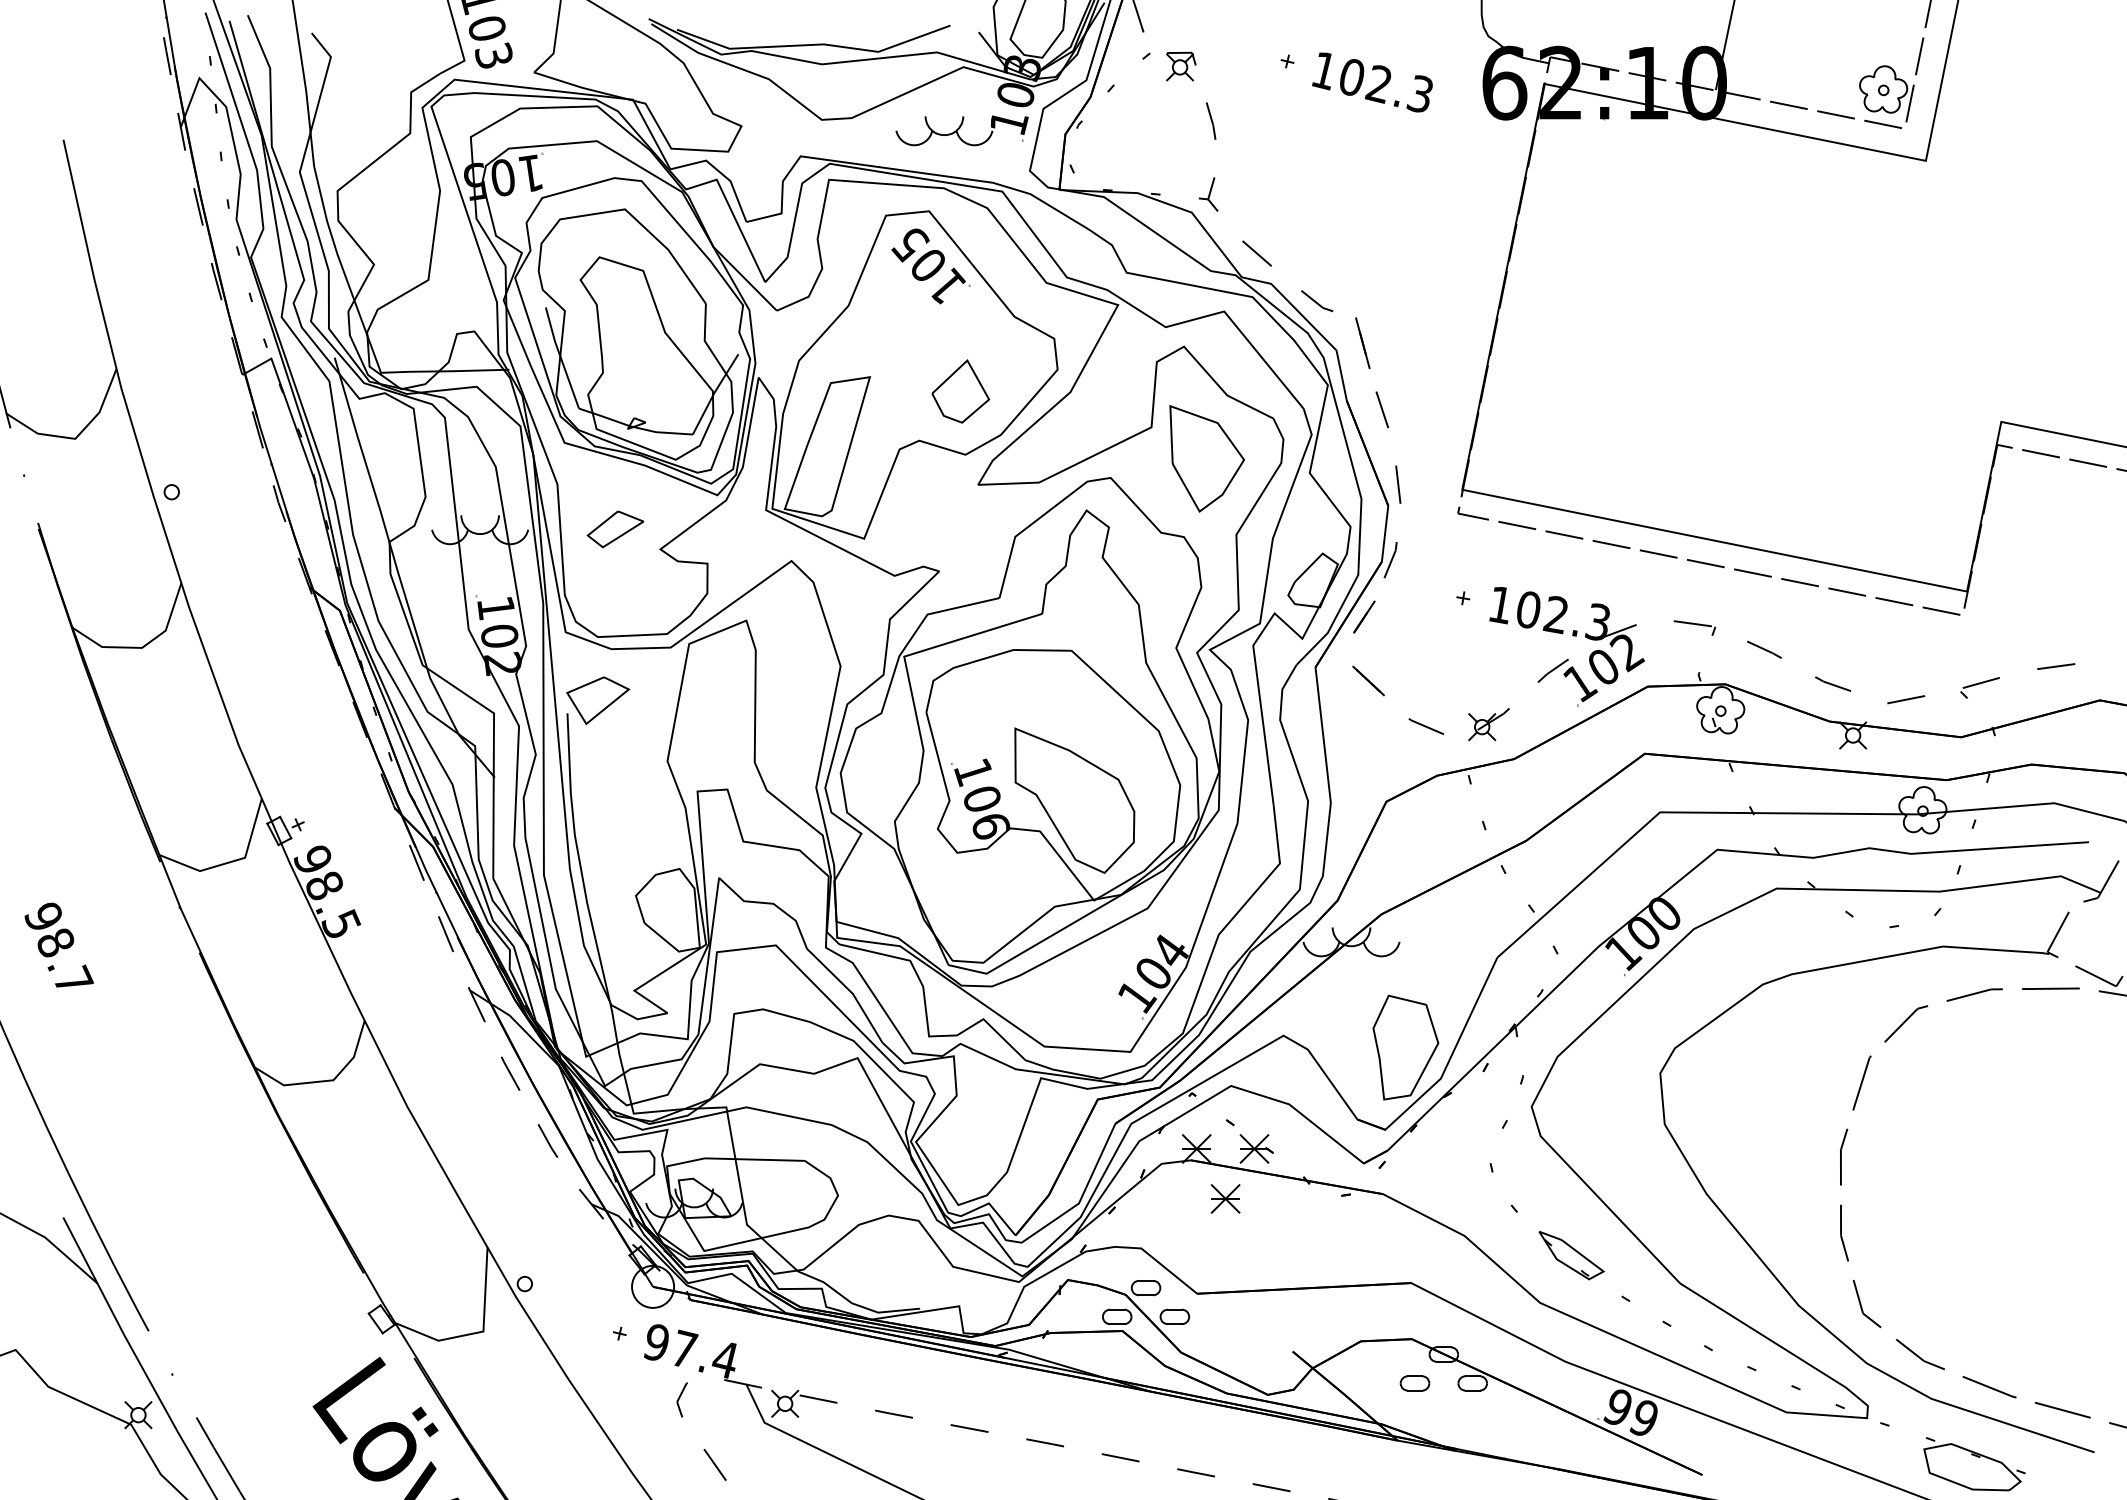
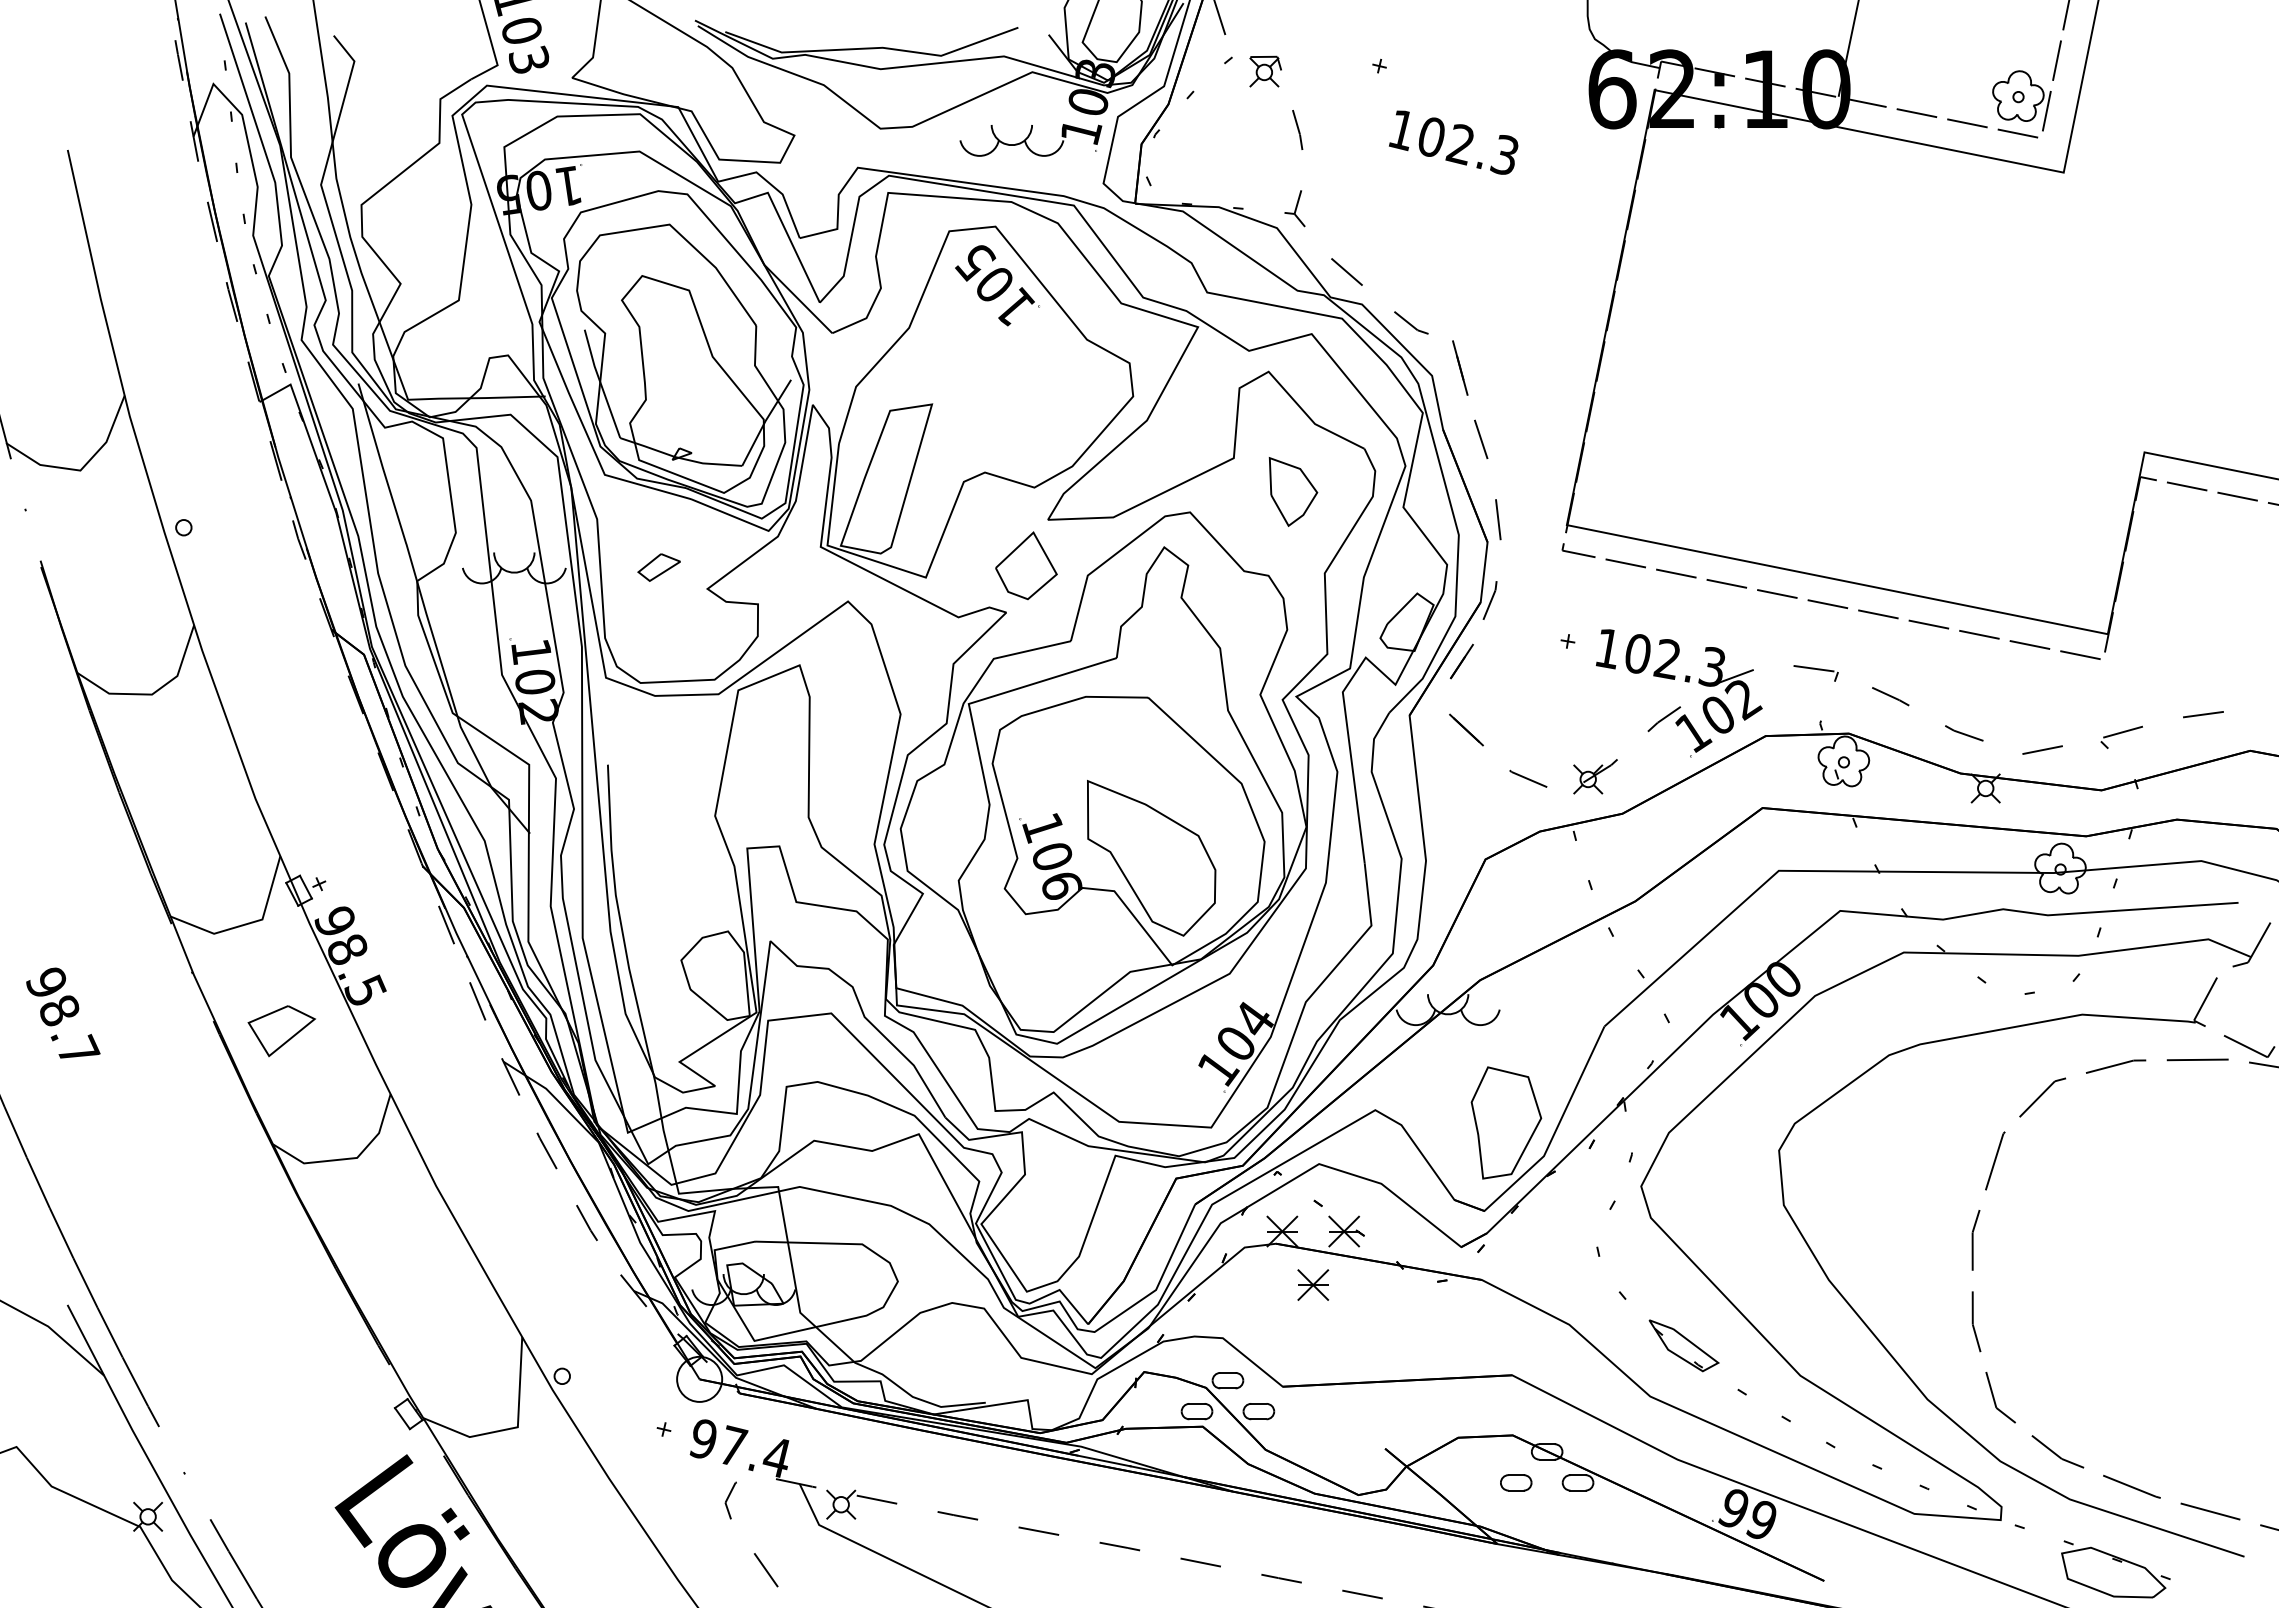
text: (1372, 82) -> (1453, 142), moved
part: (960, 391) -> (1026, 565), moved
part: (1207, 458) -> (1293, 491), size x0.6
part: (614, 529) -> (658, 567), size x0.7
part: (597, 701) -> (281, 1031), moved

